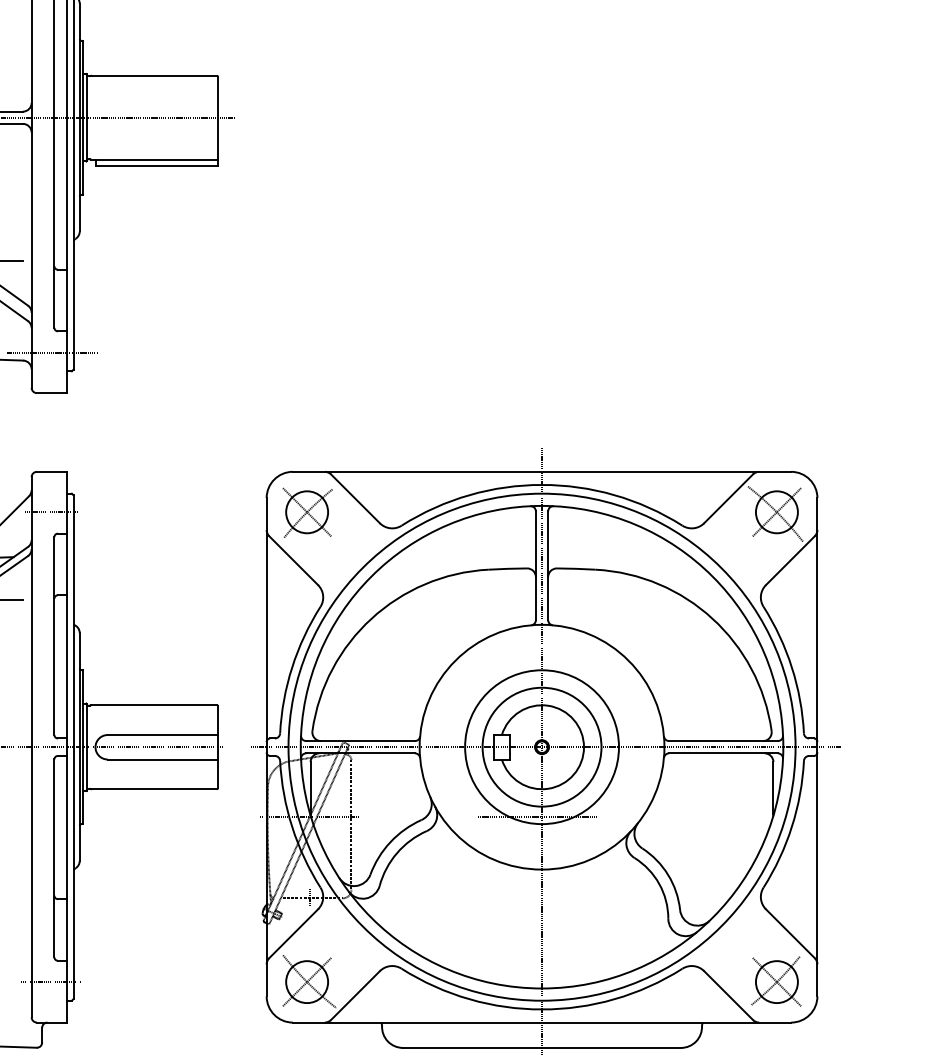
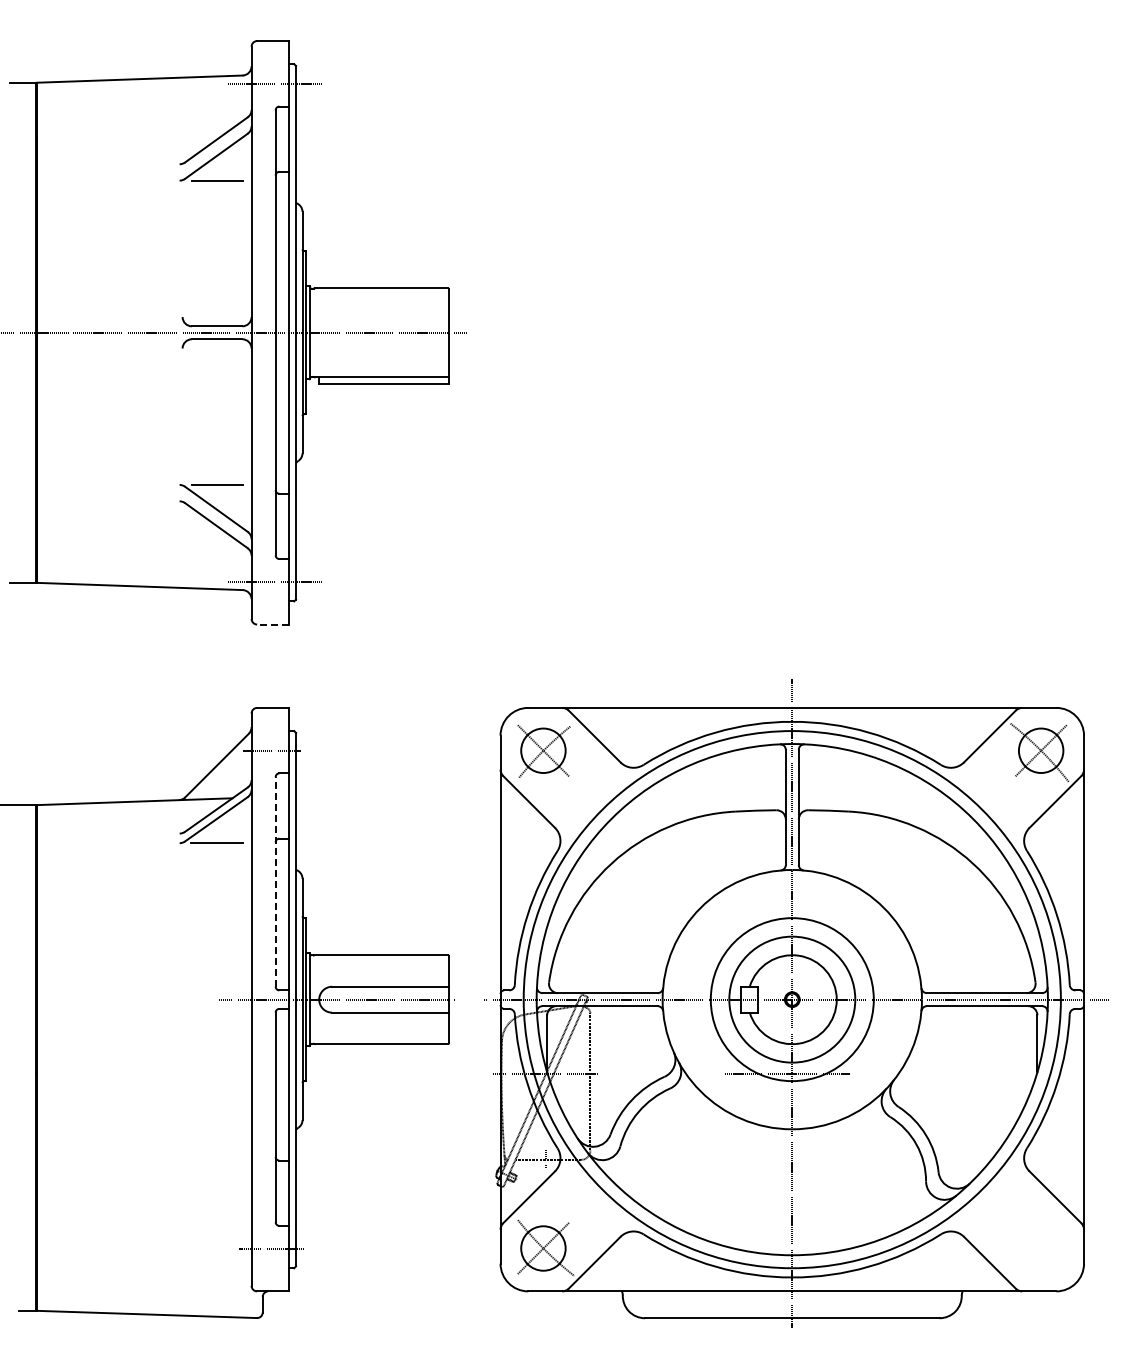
line: (51, 393) -> (272, 624), solid -> dashed
line: (54, 635) -> (275, 881), solid -> dashed
part: (776, 981) -> (1040, 1247), removed

